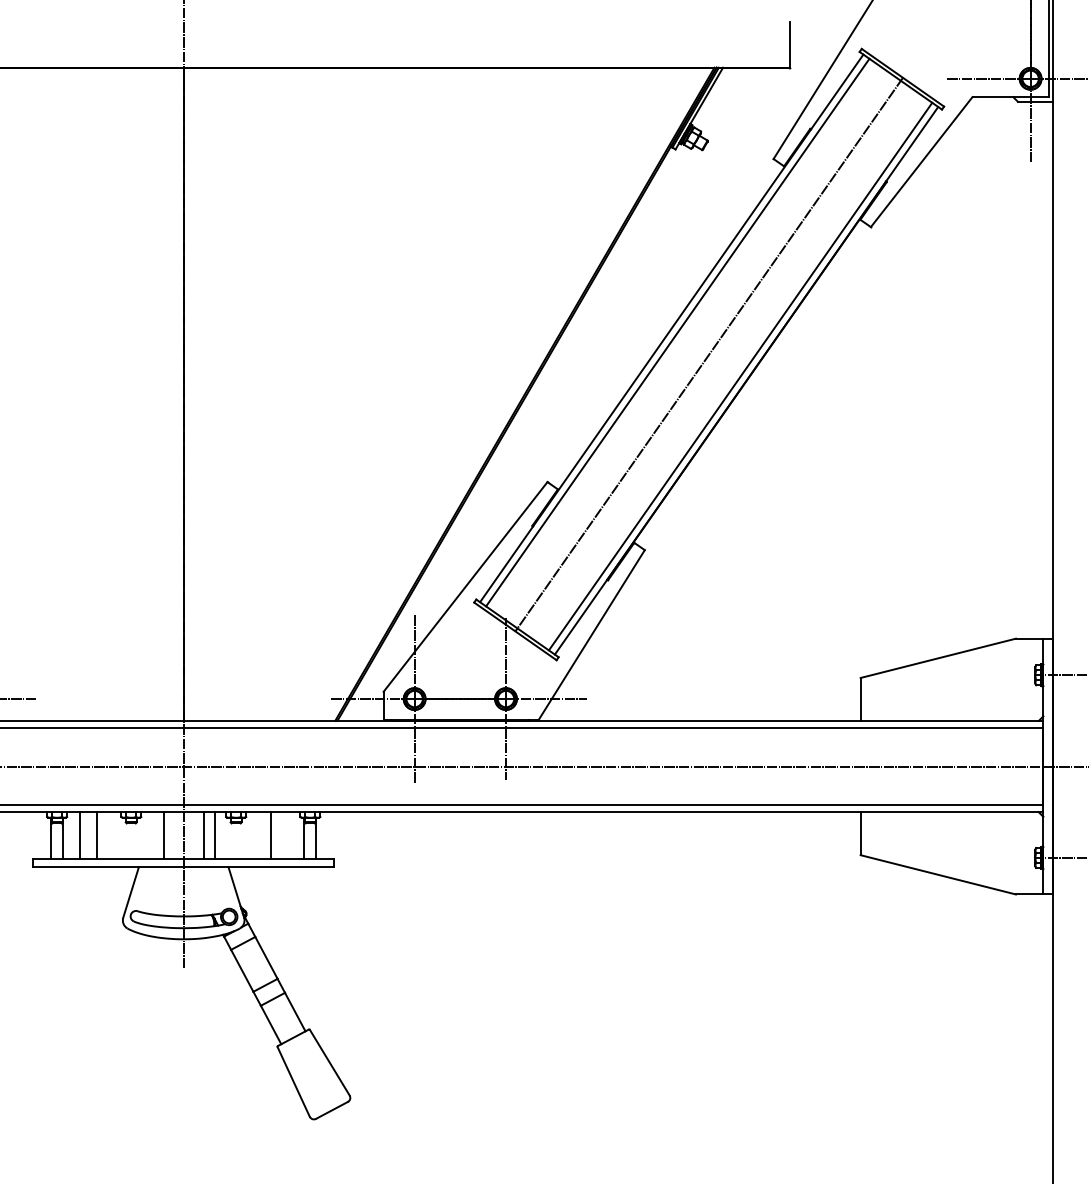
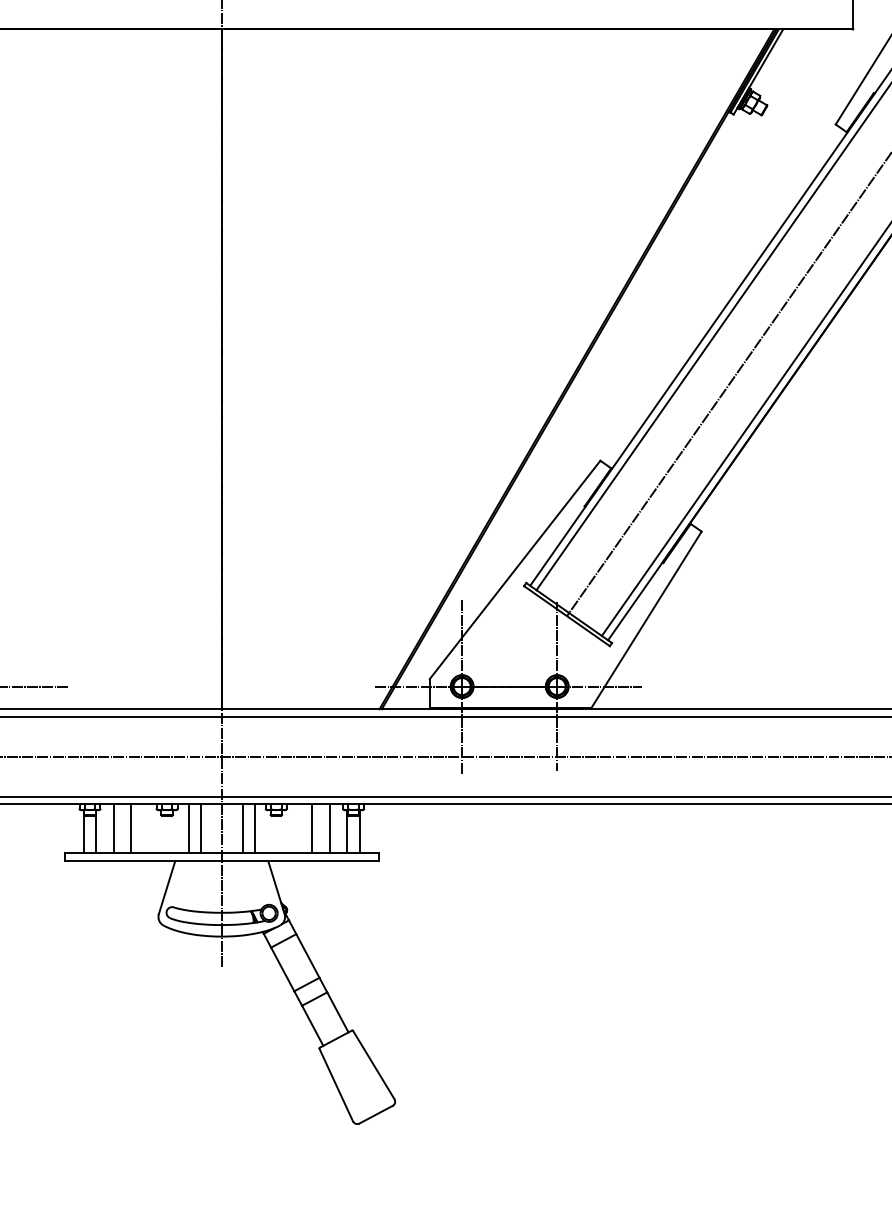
line: (152, 835) -> (189, 828), added
line: (287, 835) -> (329, 828), added

